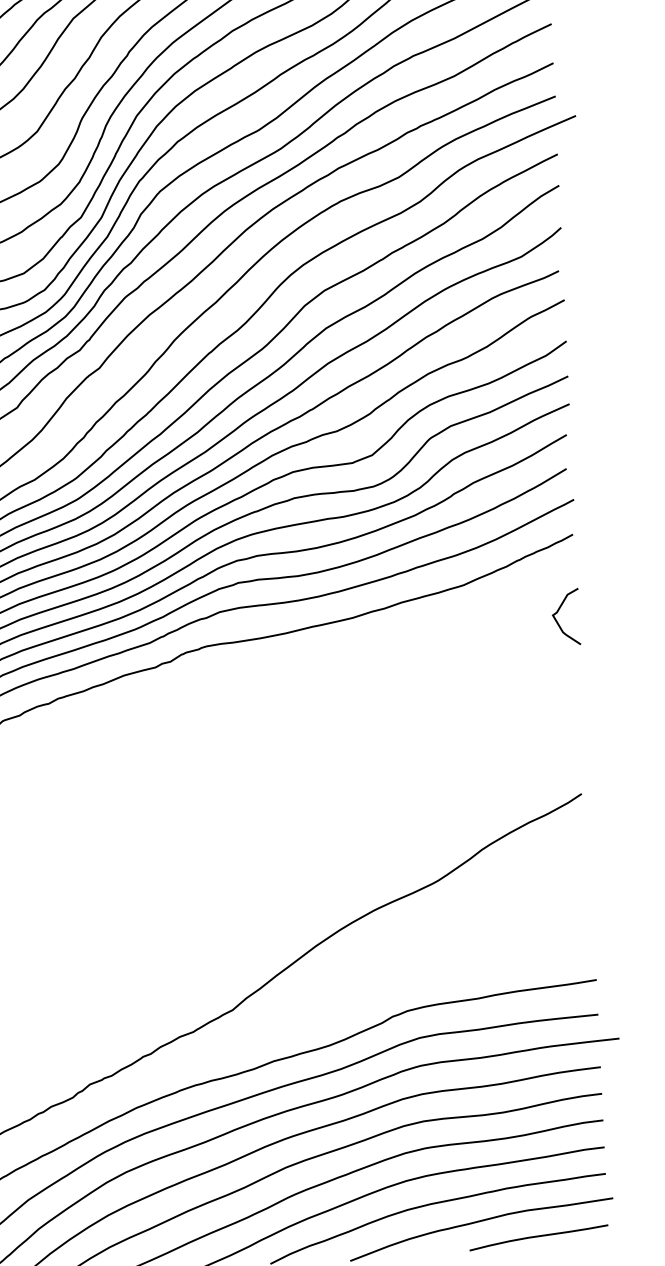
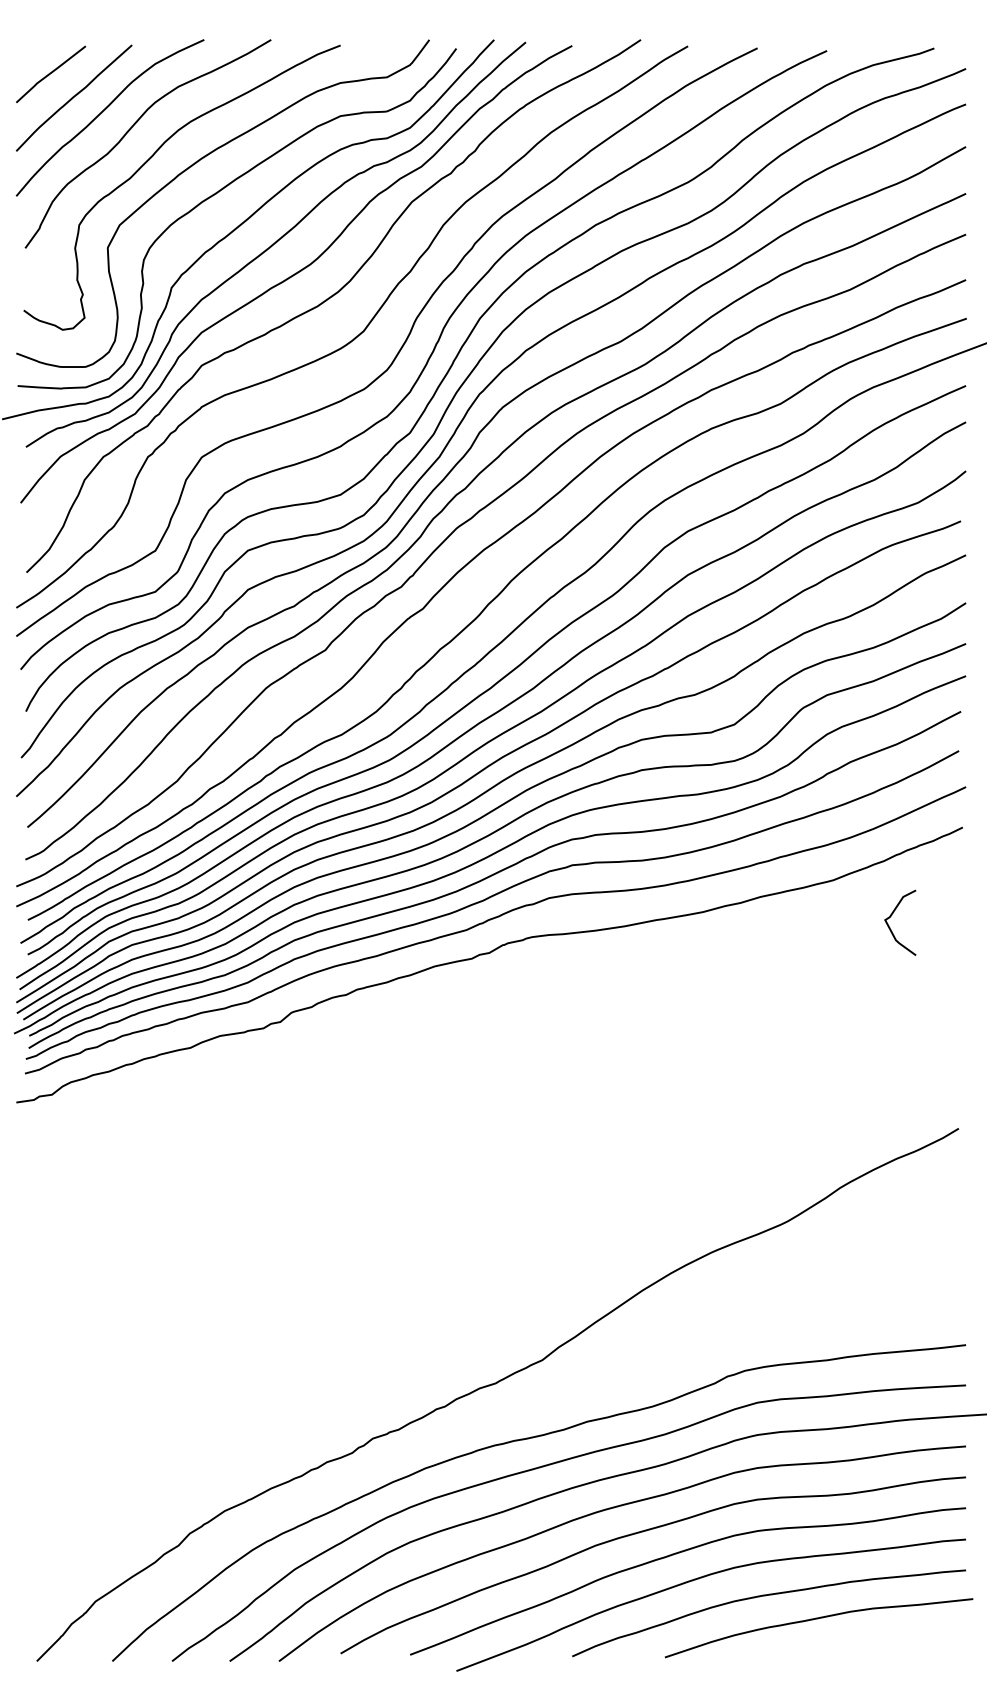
curve: (559, 611) -> (892, 915), moved
curve: (538, 1236) -> (884, 1639), removed

